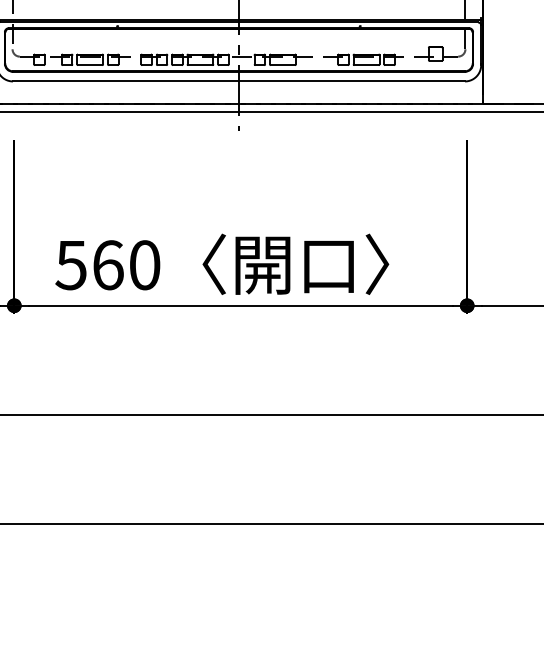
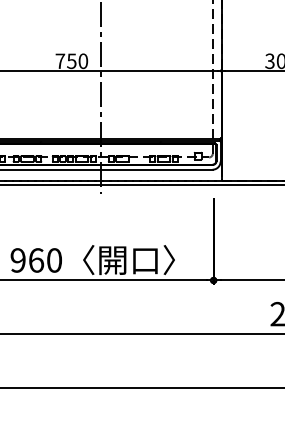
text: (69, 265) -> (17, 260), 560 -> 960

